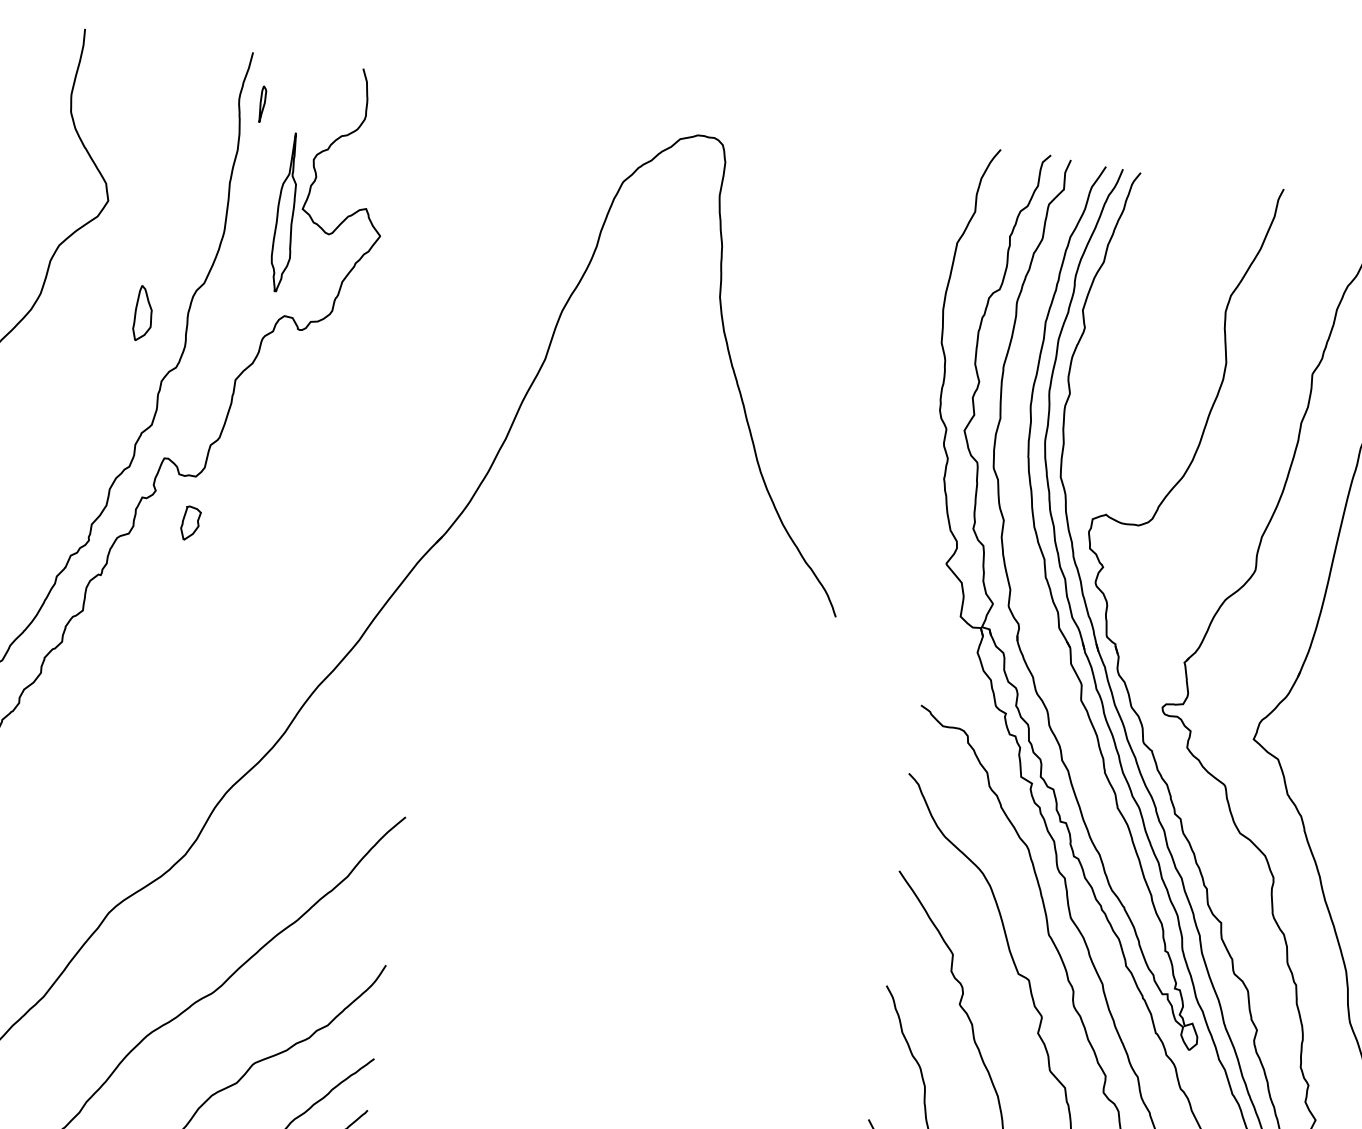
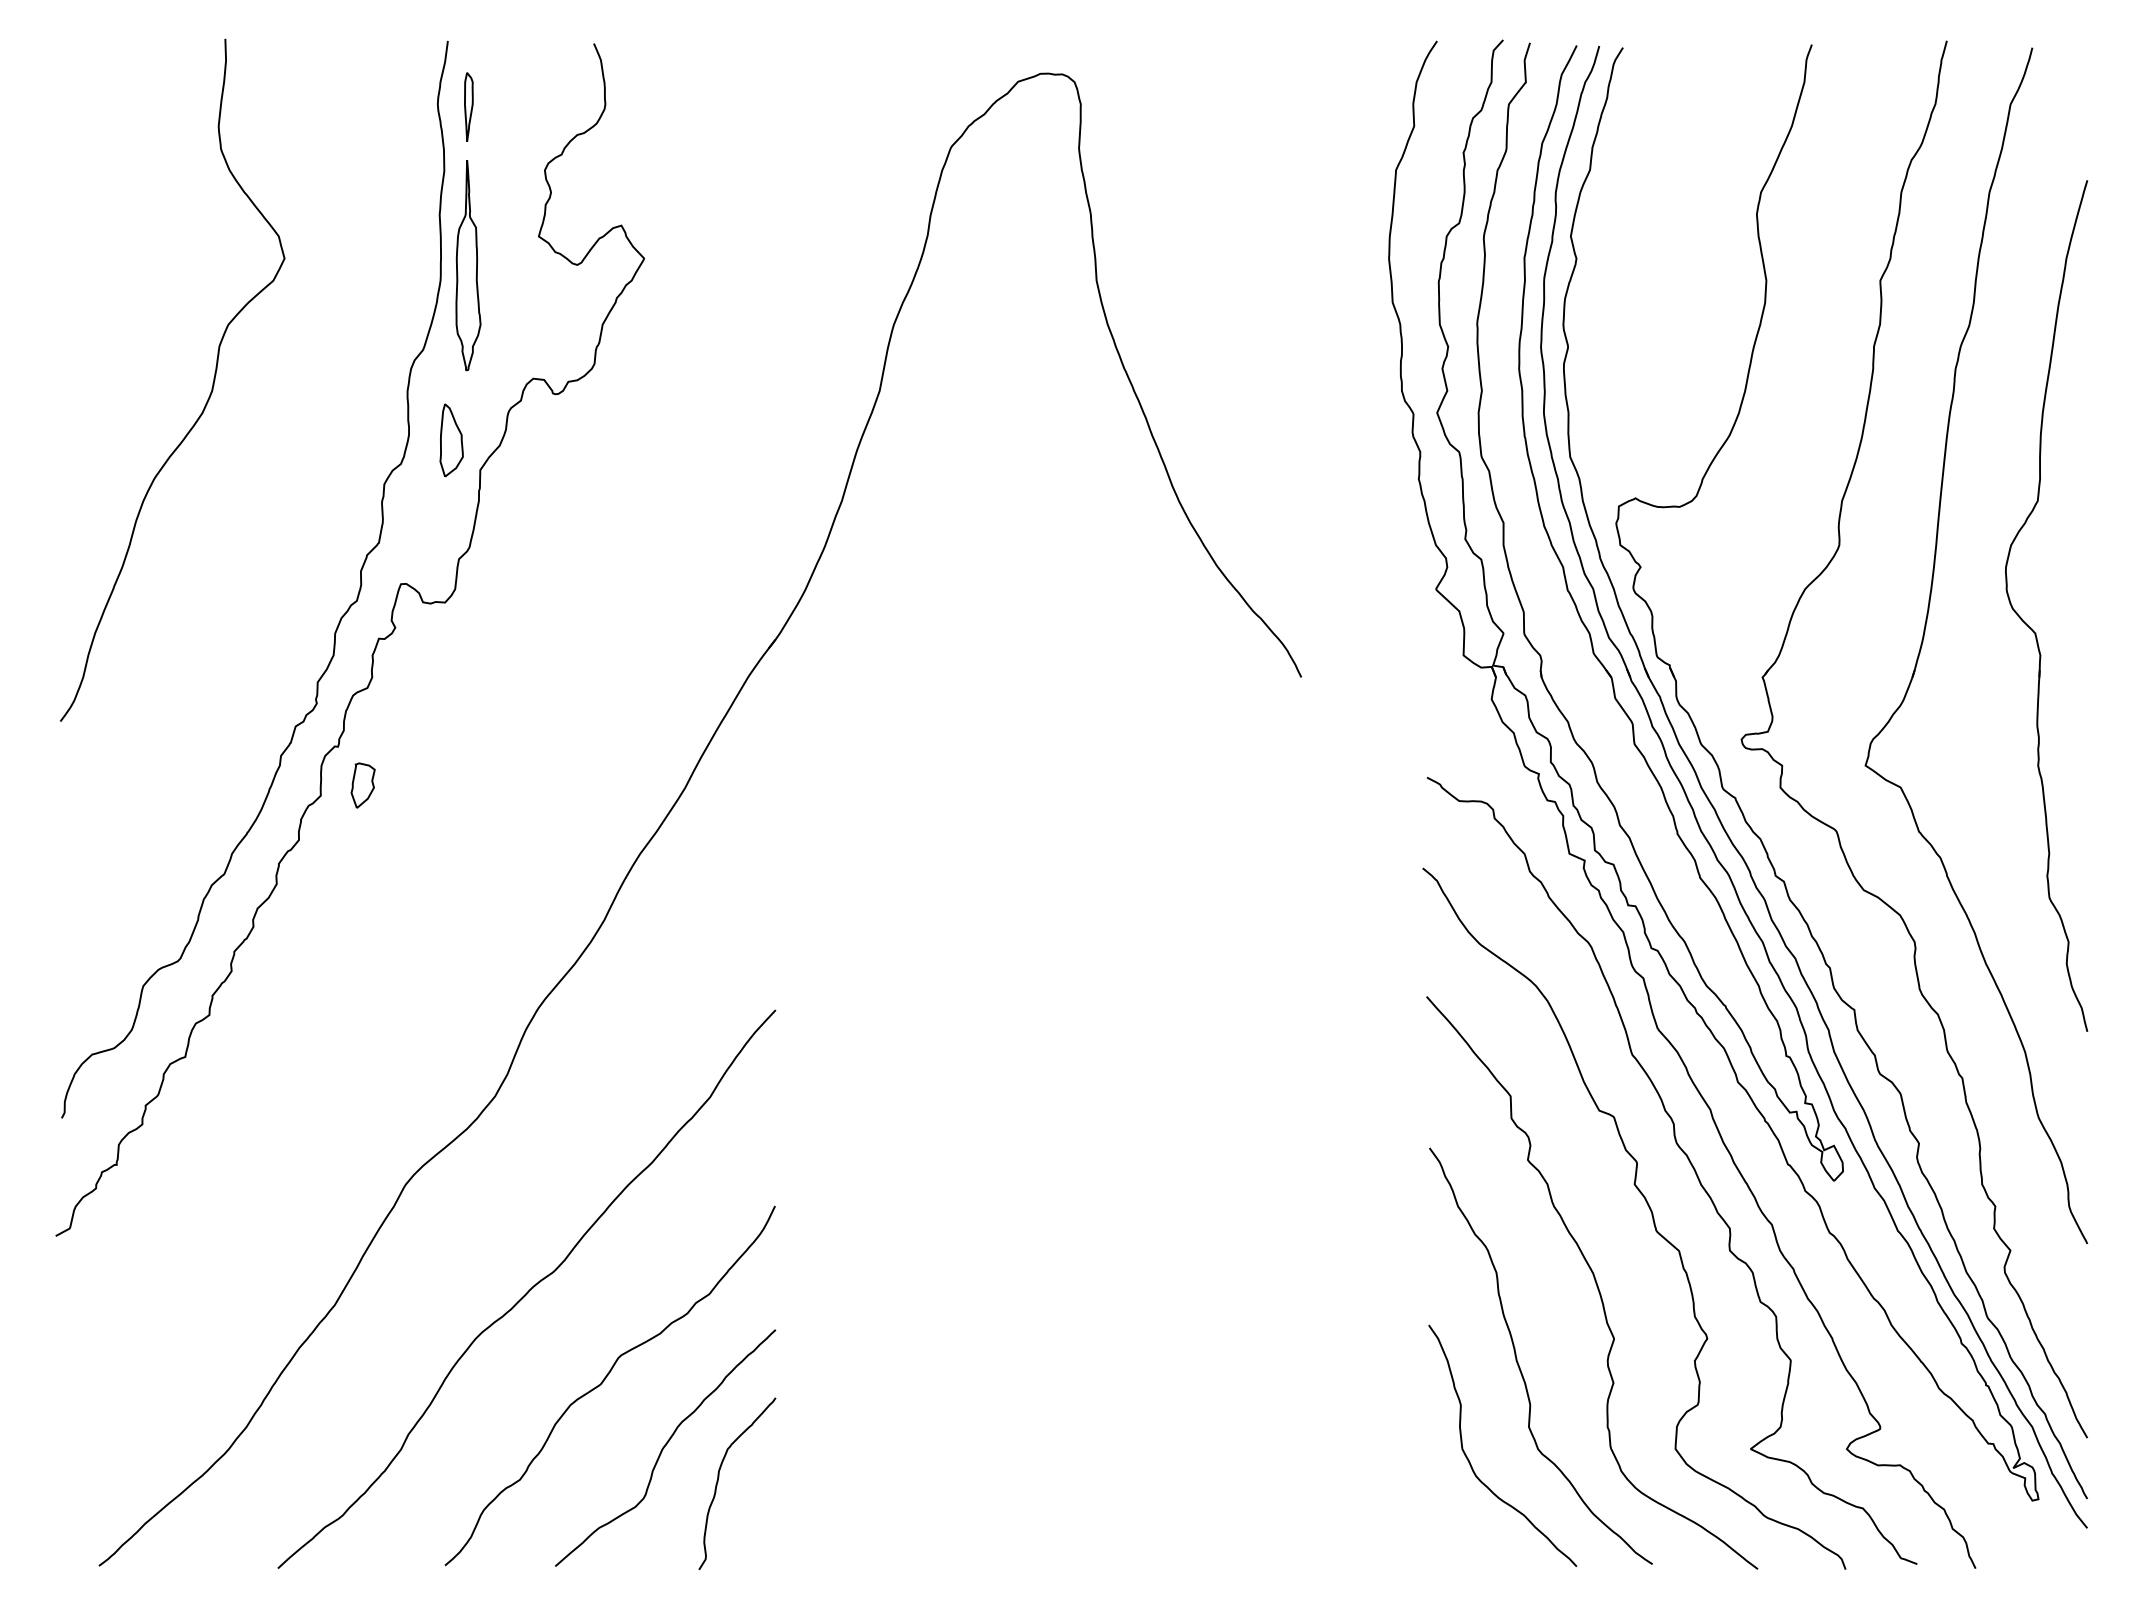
part: (262, 103) -> (468, 106), size x1.43
part: (286, 212) -> (468, 265), moved
part: (143, 313) -> (451, 440), moved
part: (190, 523) -> (362, 785), moved

